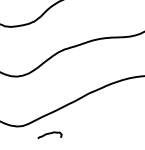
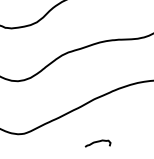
curve: (49, 134) -> (97, 142), moved

